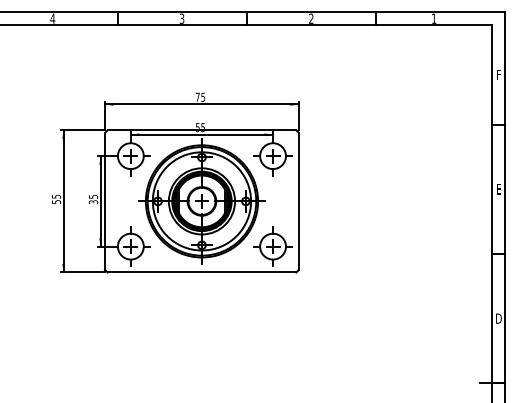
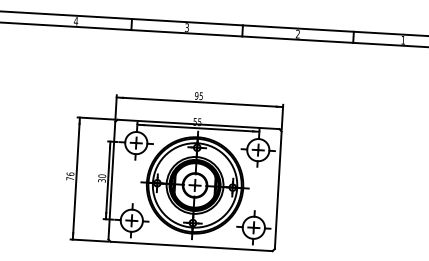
text: (197, 96) -> (196, 95), 75 -> 95
text: (93, 196) -> (102, 175), 35 -> 30
text: (56, 198) -> (70, 175), 55 -> 76

